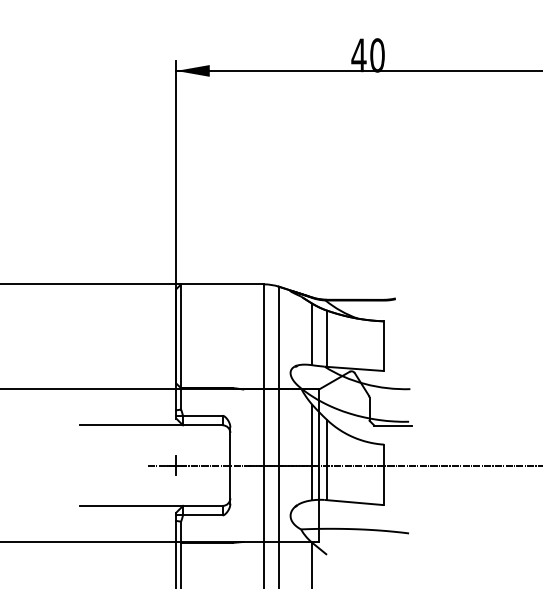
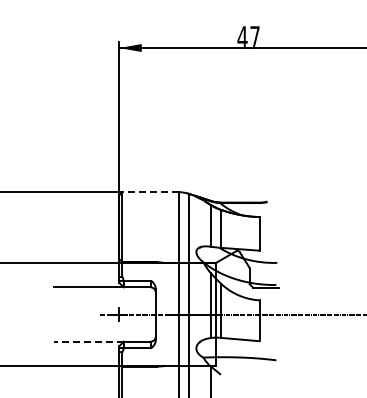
text: (376, 55) -> (254, 37), 40 -> 47
line: (222, 284) -> (150, 192), solid -> dashed
line: (132, 505) -> (89, 341), solid -> dashed

